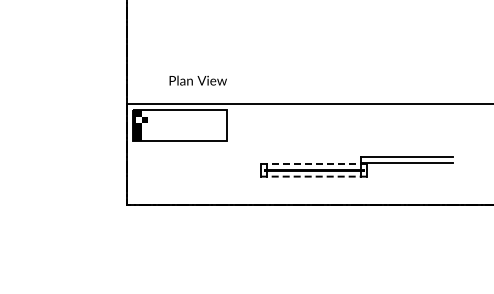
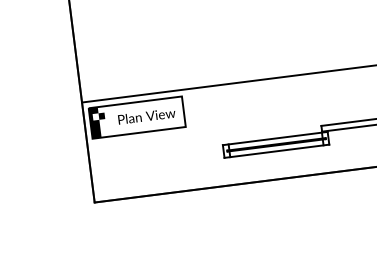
text: (197, 80) -> (146, 116), moved
line: (313, 163) -> (274, 138), dashed -> solid
line: (313, 176) -> (276, 151), dashed -> solid

